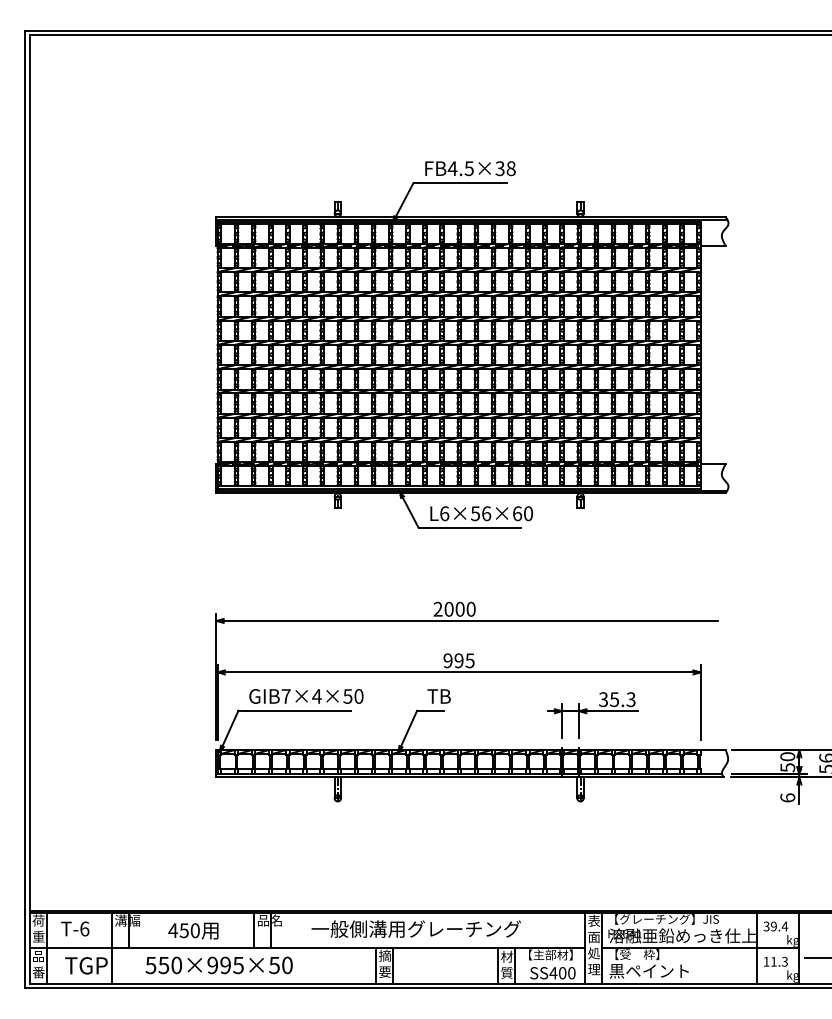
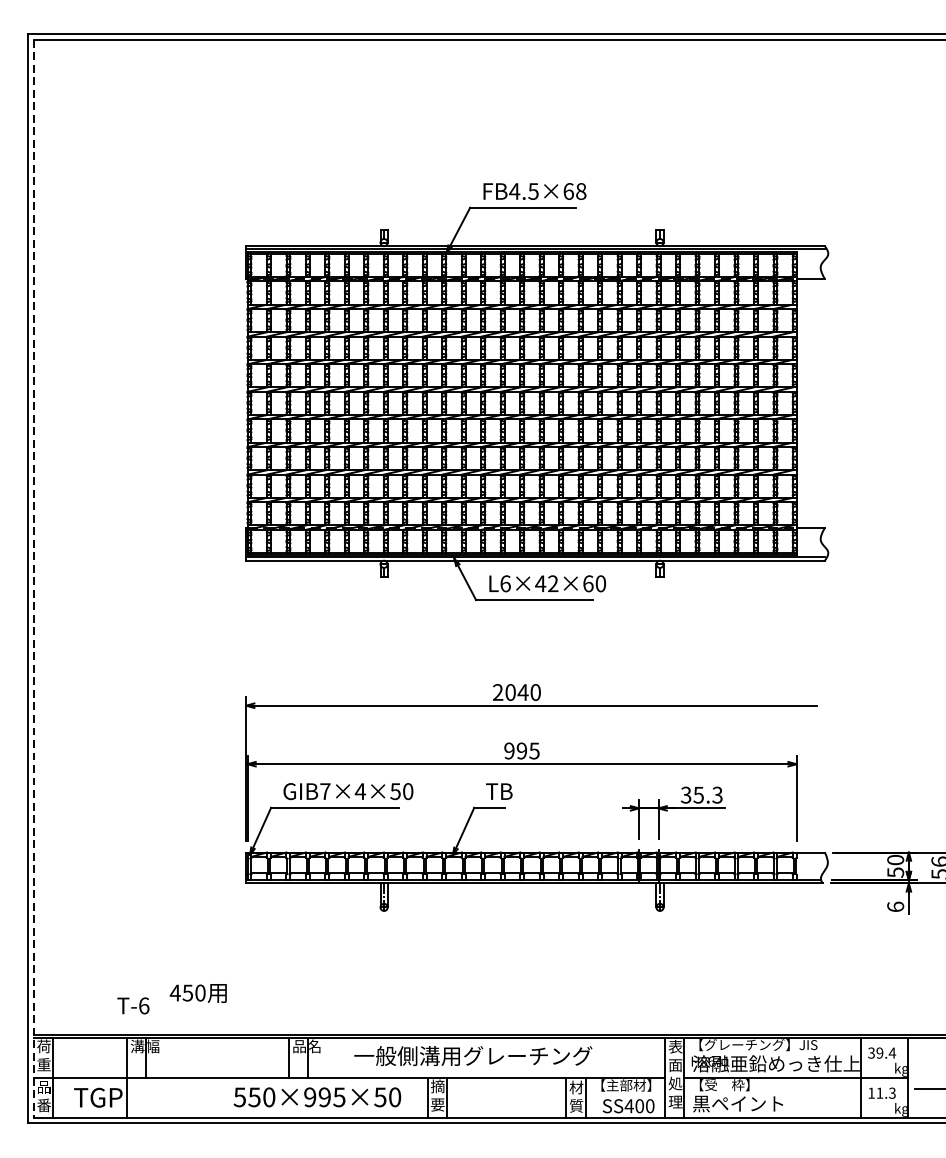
text: (499, 168) -> (567, 191), FB4.5×38 -> FB4.5×68
line: (29, 509) -> (33, 579), solid -> dashed
text: (480, 513) -> (546, 583), L6×56×60 -> L6×42×60
text: (459, 608) -> (522, 691), 2000 -> 2040
text: (75, 928) -> (133, 1005), moved
text: (193, 930) -> (198, 992), moved
text: (218, 965) -> (316, 1097), moved

